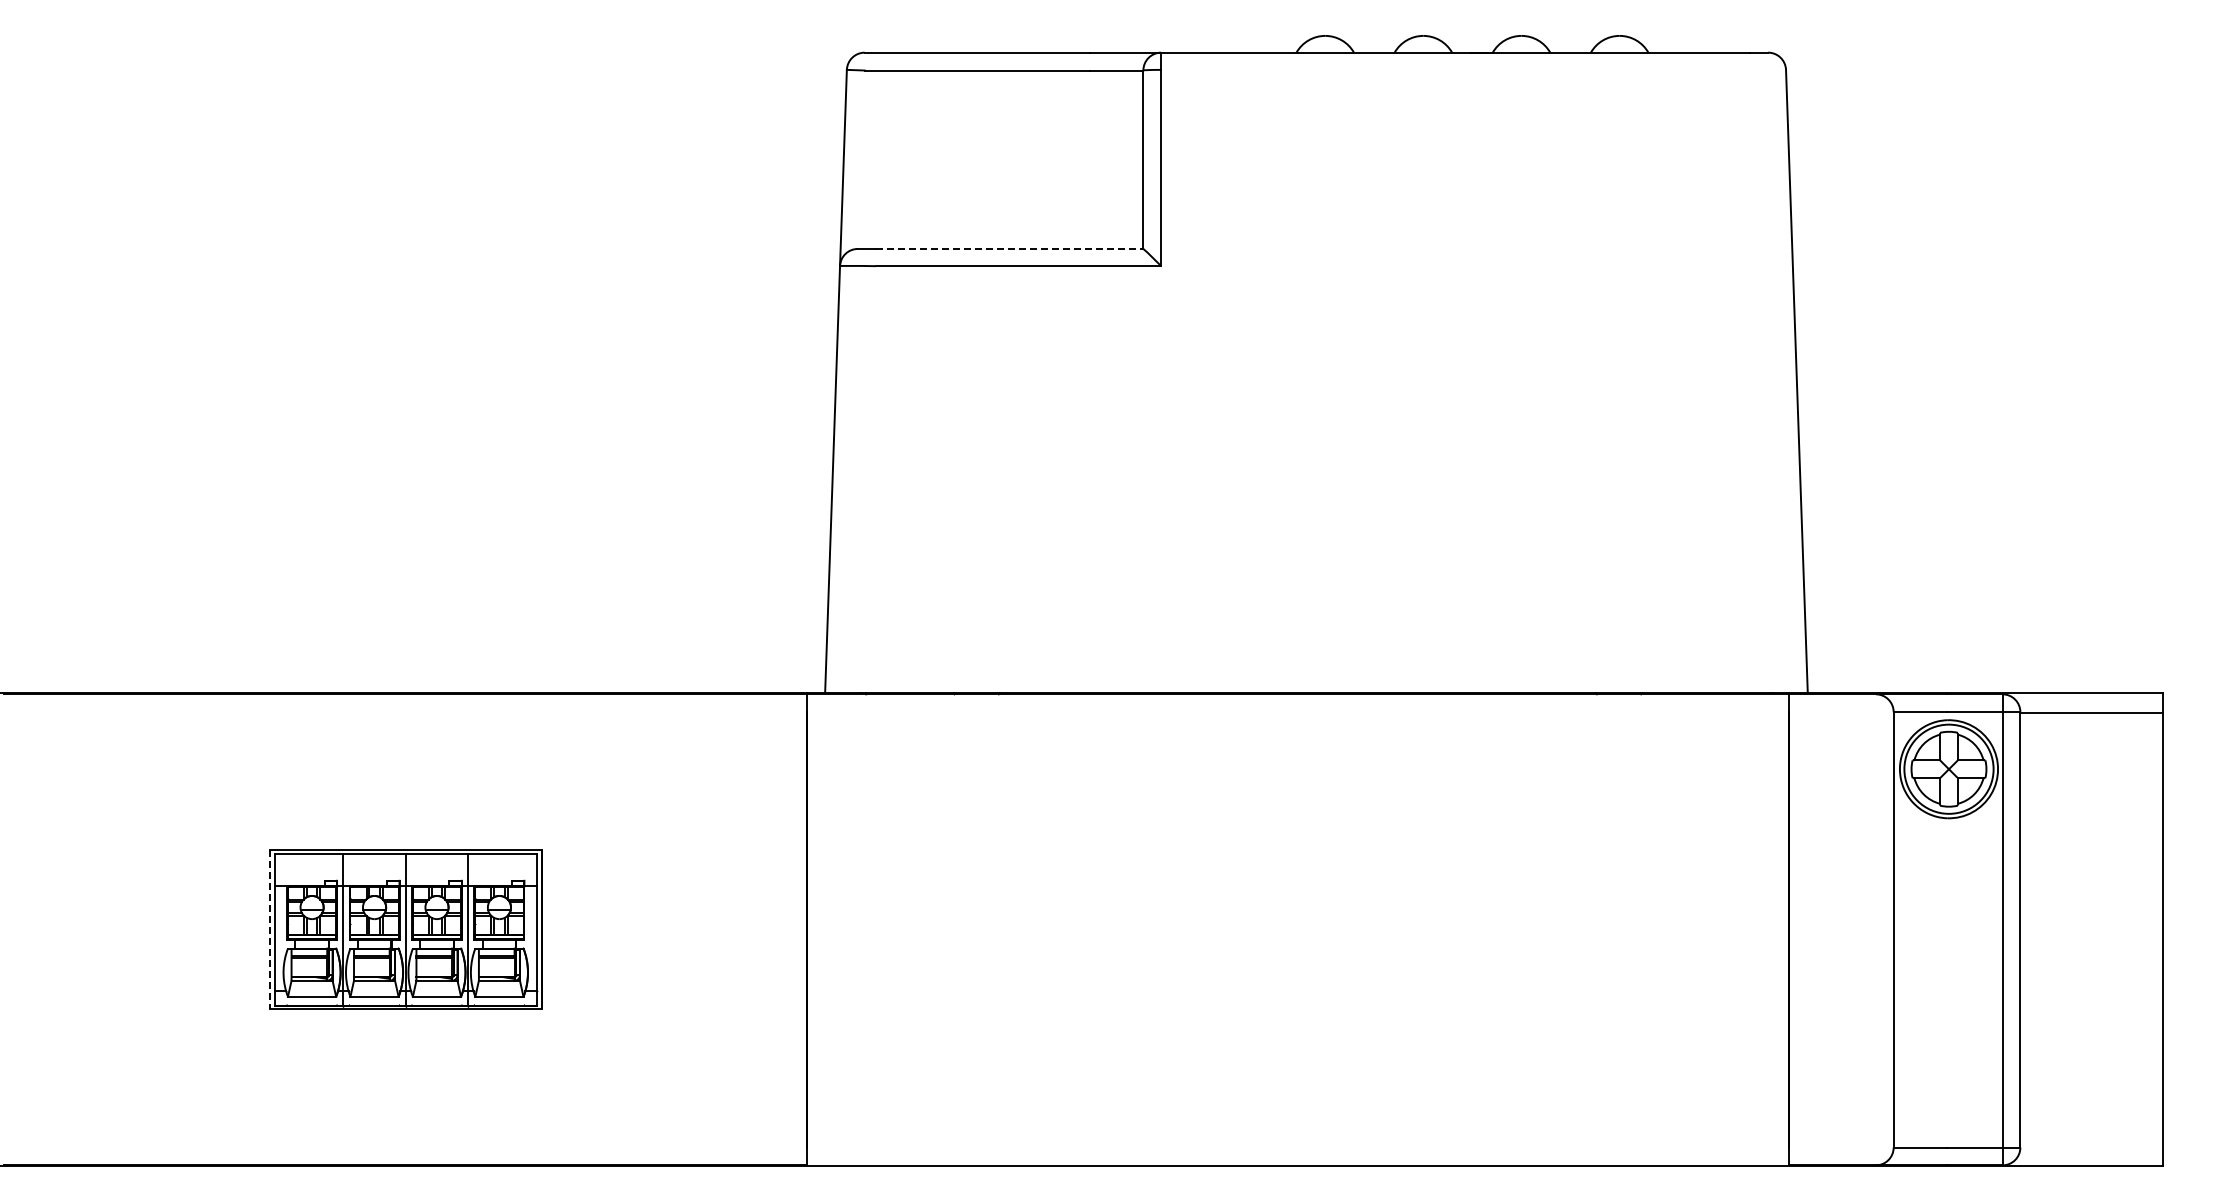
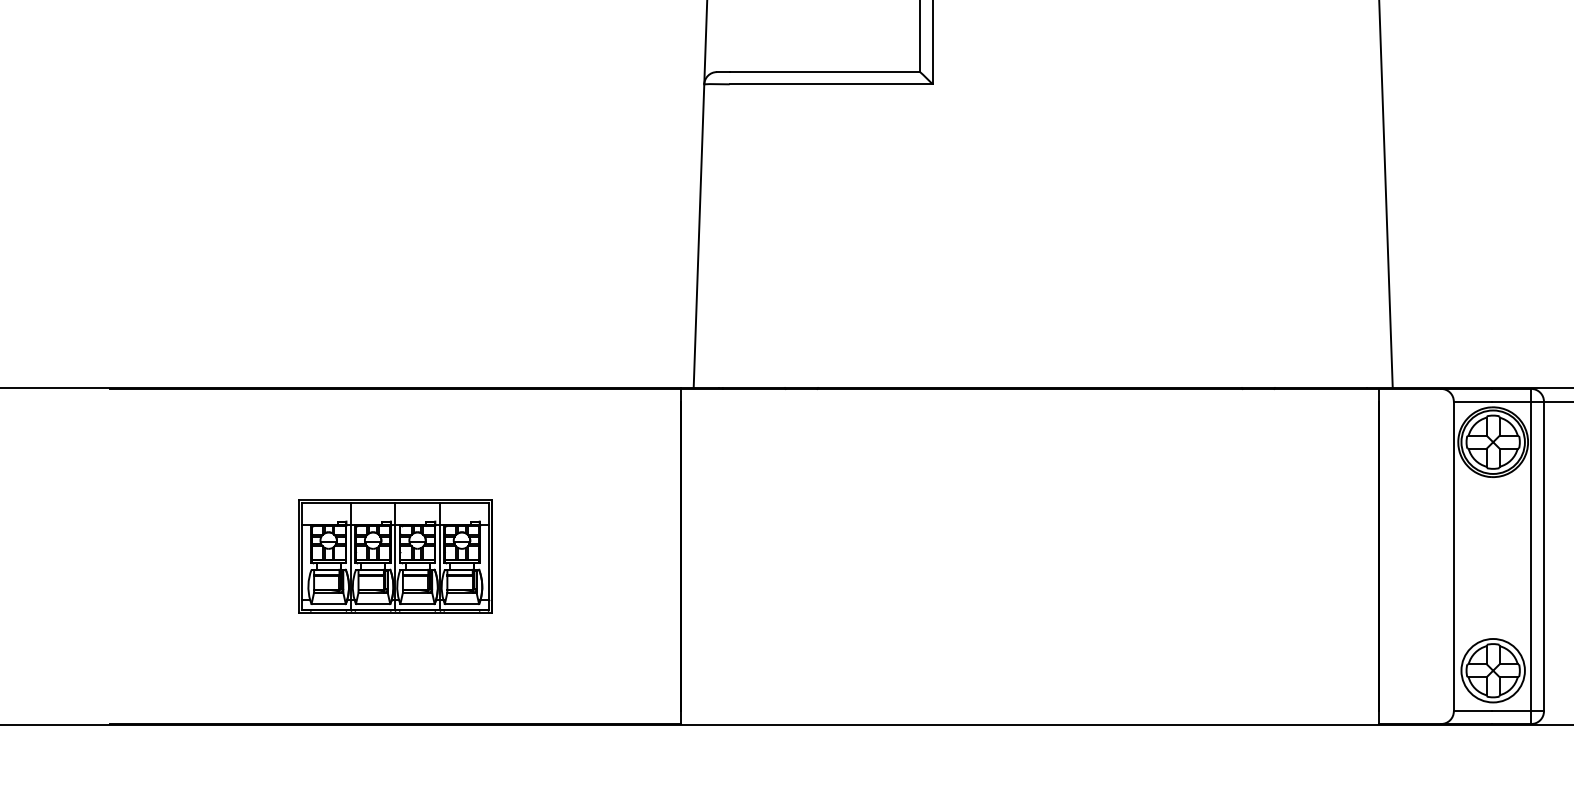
line: (1009, 248) -> (824, 71), dashed -> solid
line: (269, 930) -> (298, 556), dashed -> solid
part: (1948, 1089) -> (1492, 670), added

